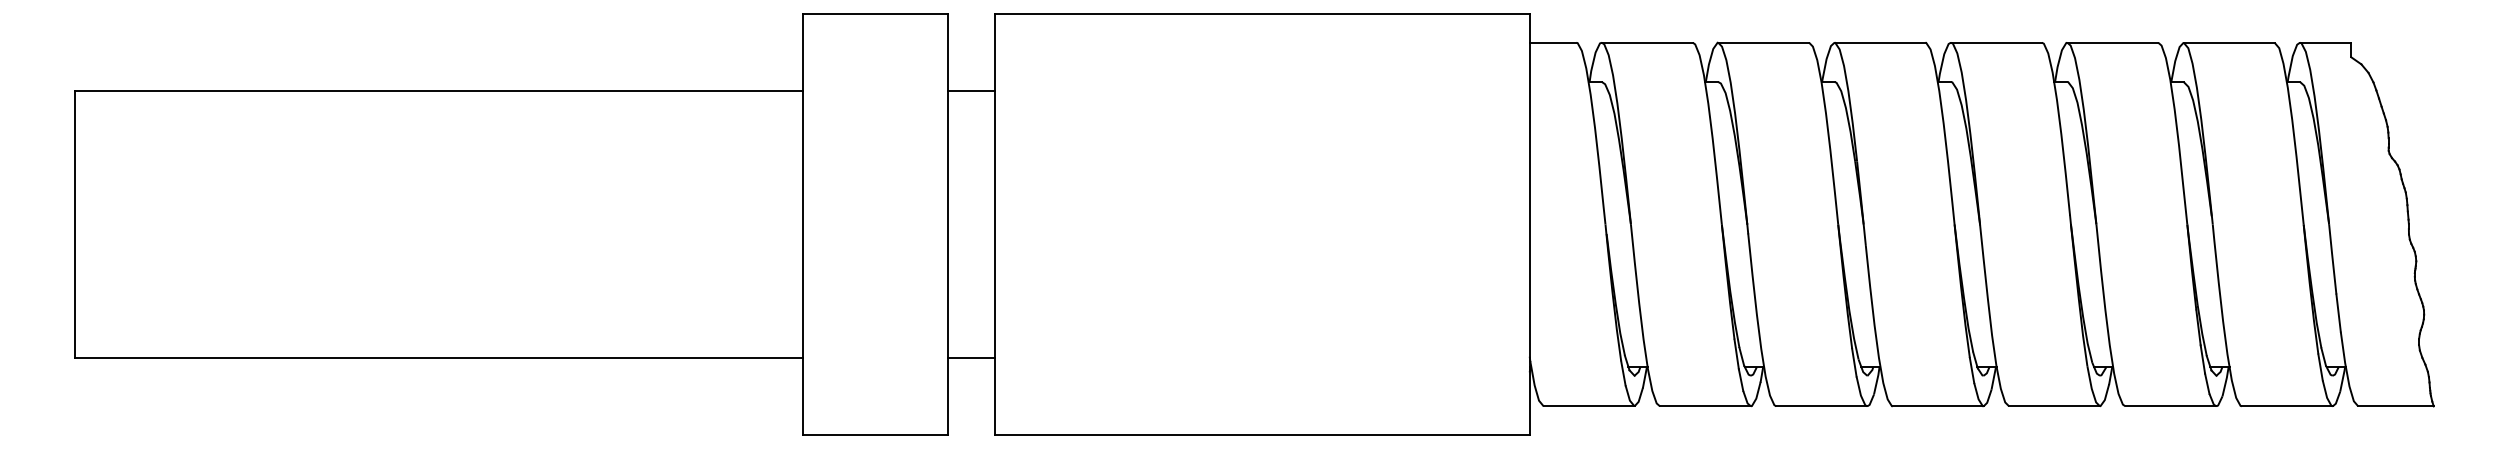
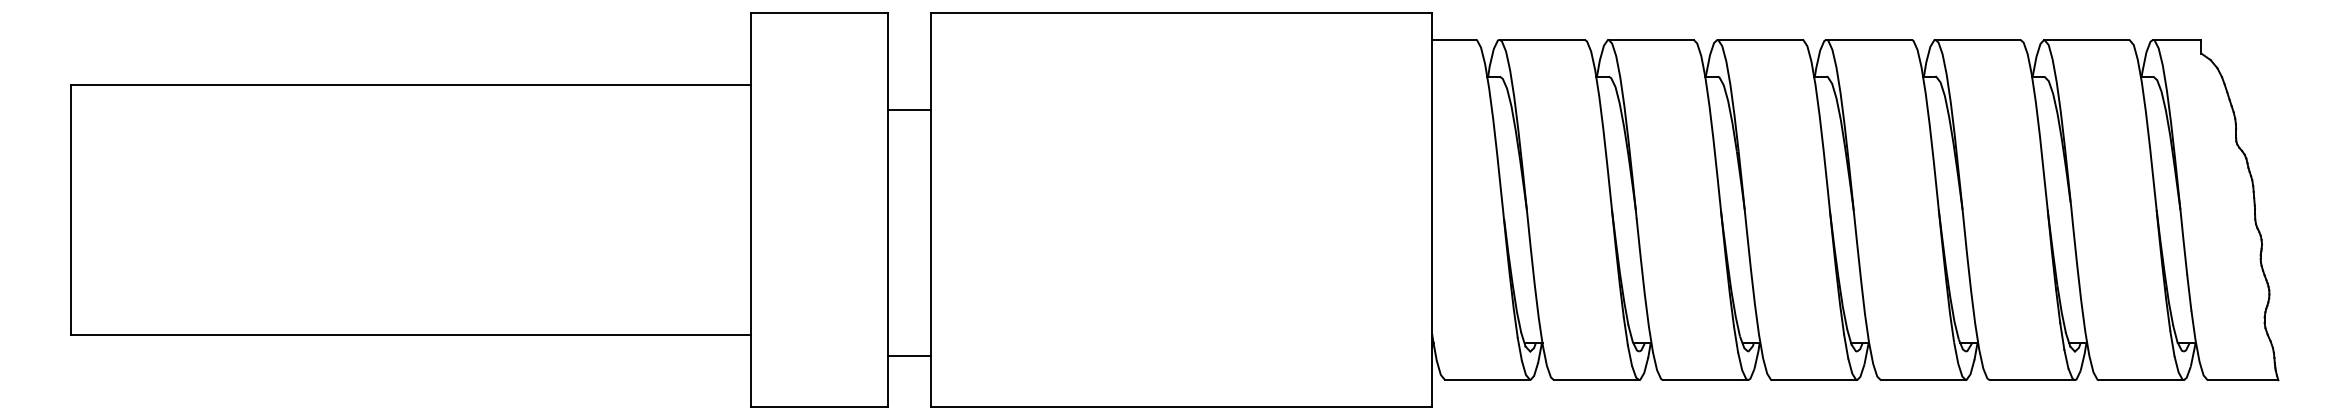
line: (971, 90) -> (909, 109), moved
line: (971, 358) -> (909, 356), moved

